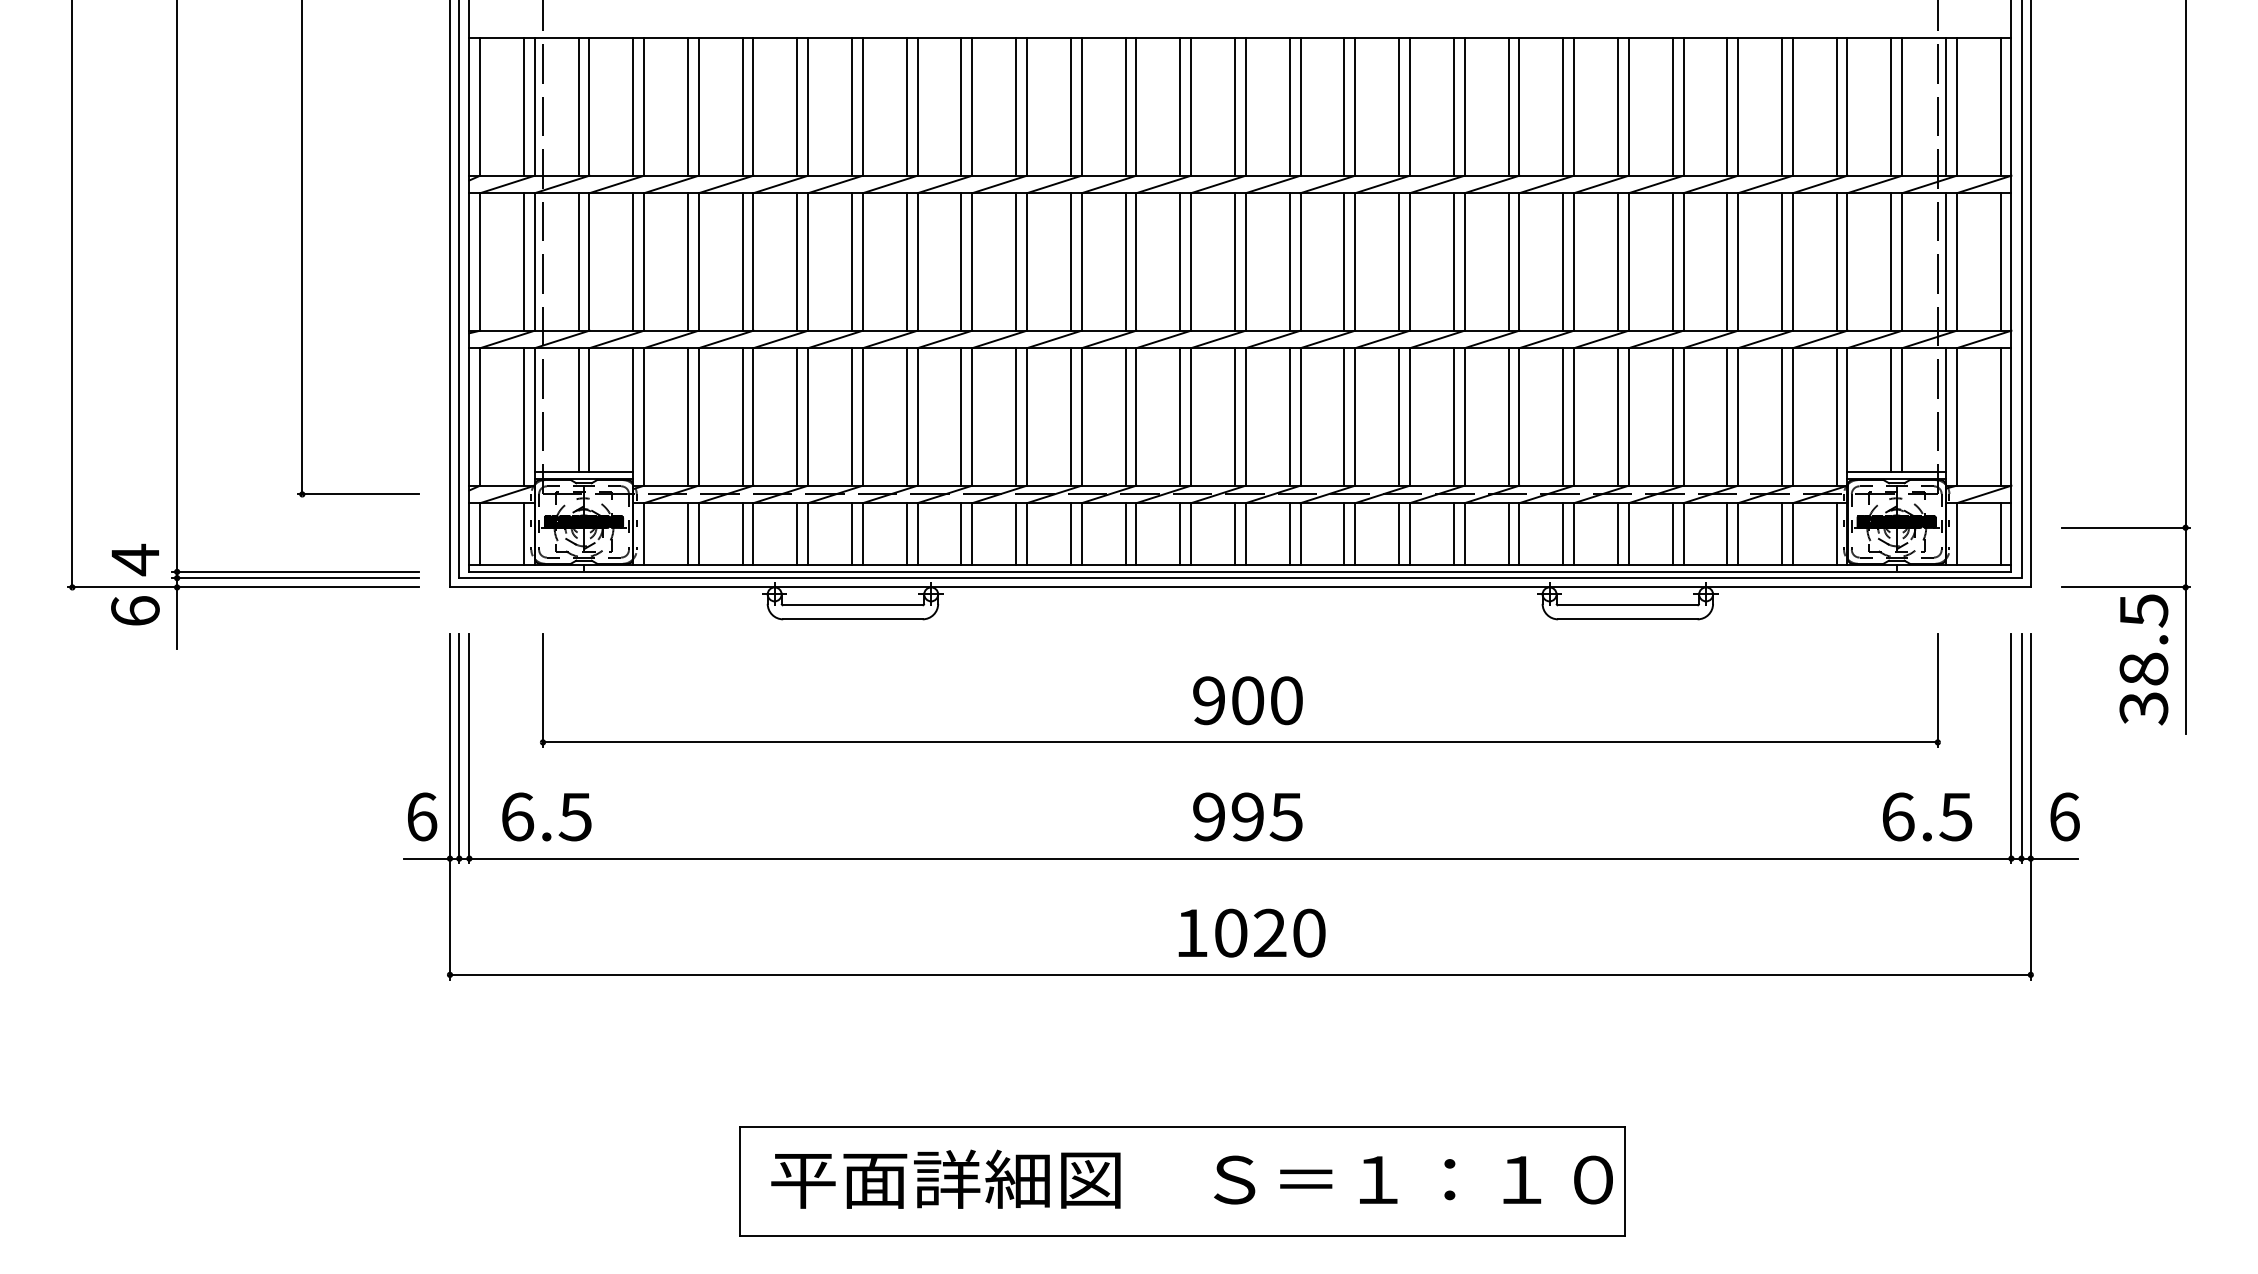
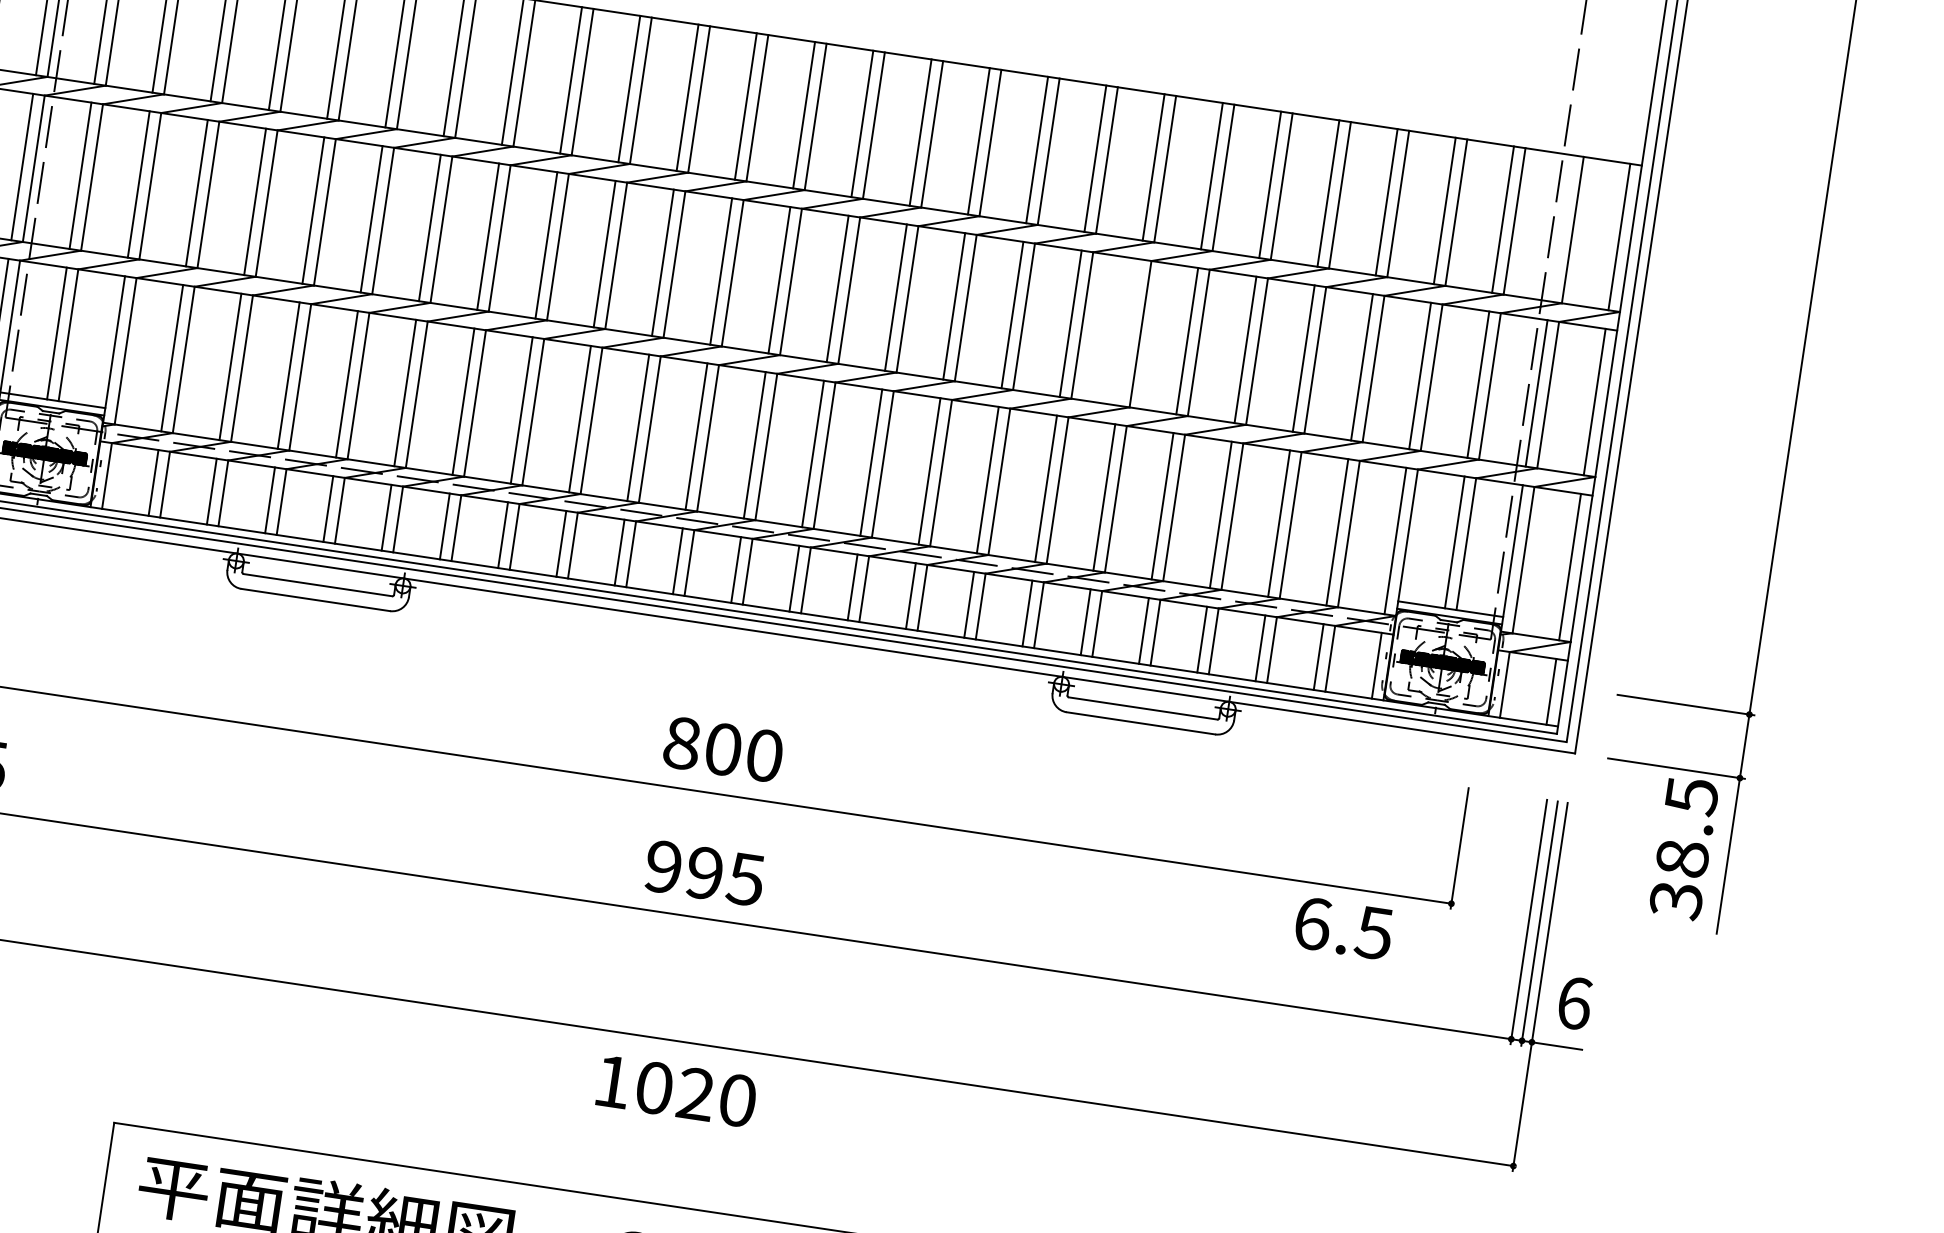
line: (1946, 106) -> (1561, 227), removed
line: (1563, 261) -> (1129, 332), removed
text: (1209, 700) -> (682, 743), 900 -> 800
text: (1927, 816) -> (1344, 928), moved
text: (1251, 932) -> (676, 1090), moved

